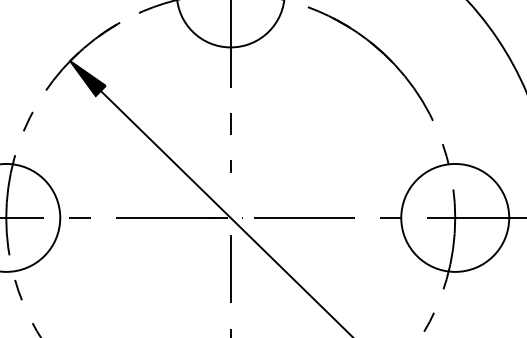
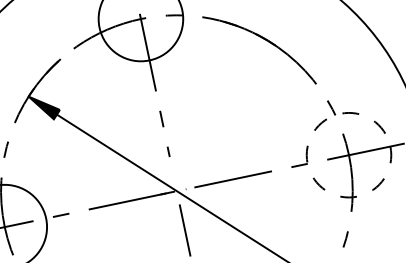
circle: (455, 217) -> (349, 154), solid -> dashed

